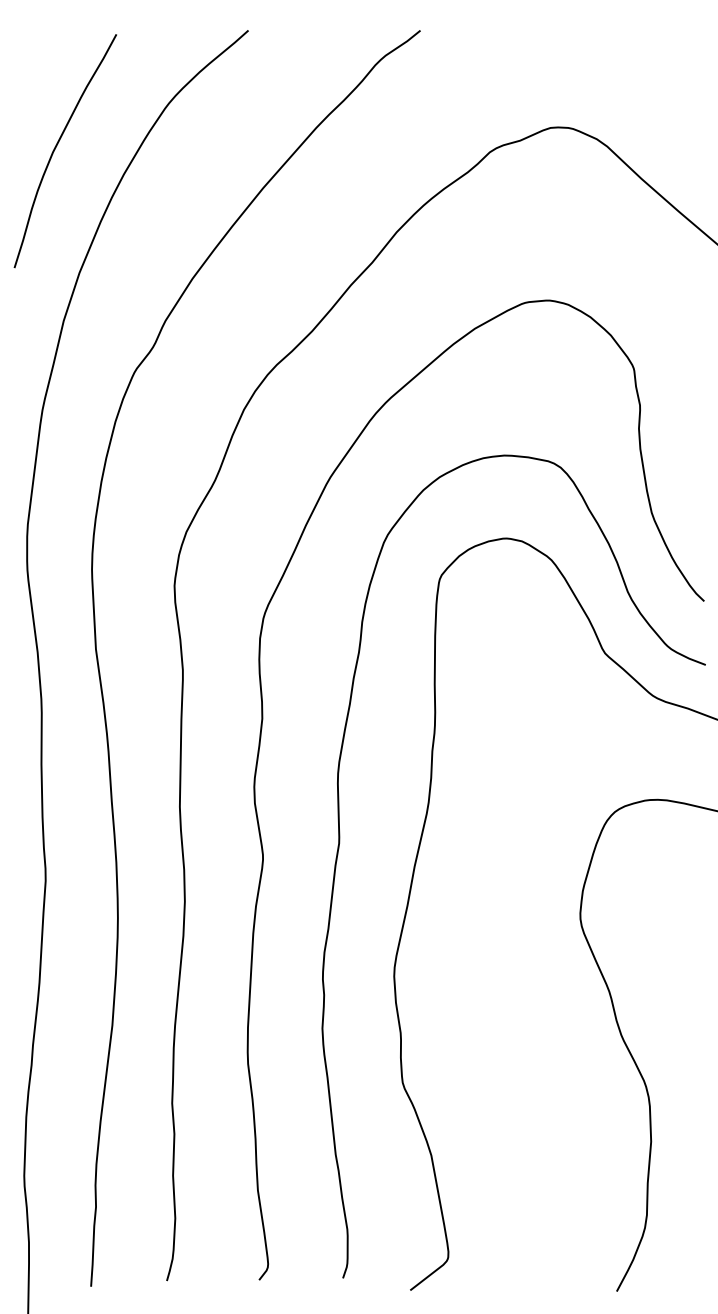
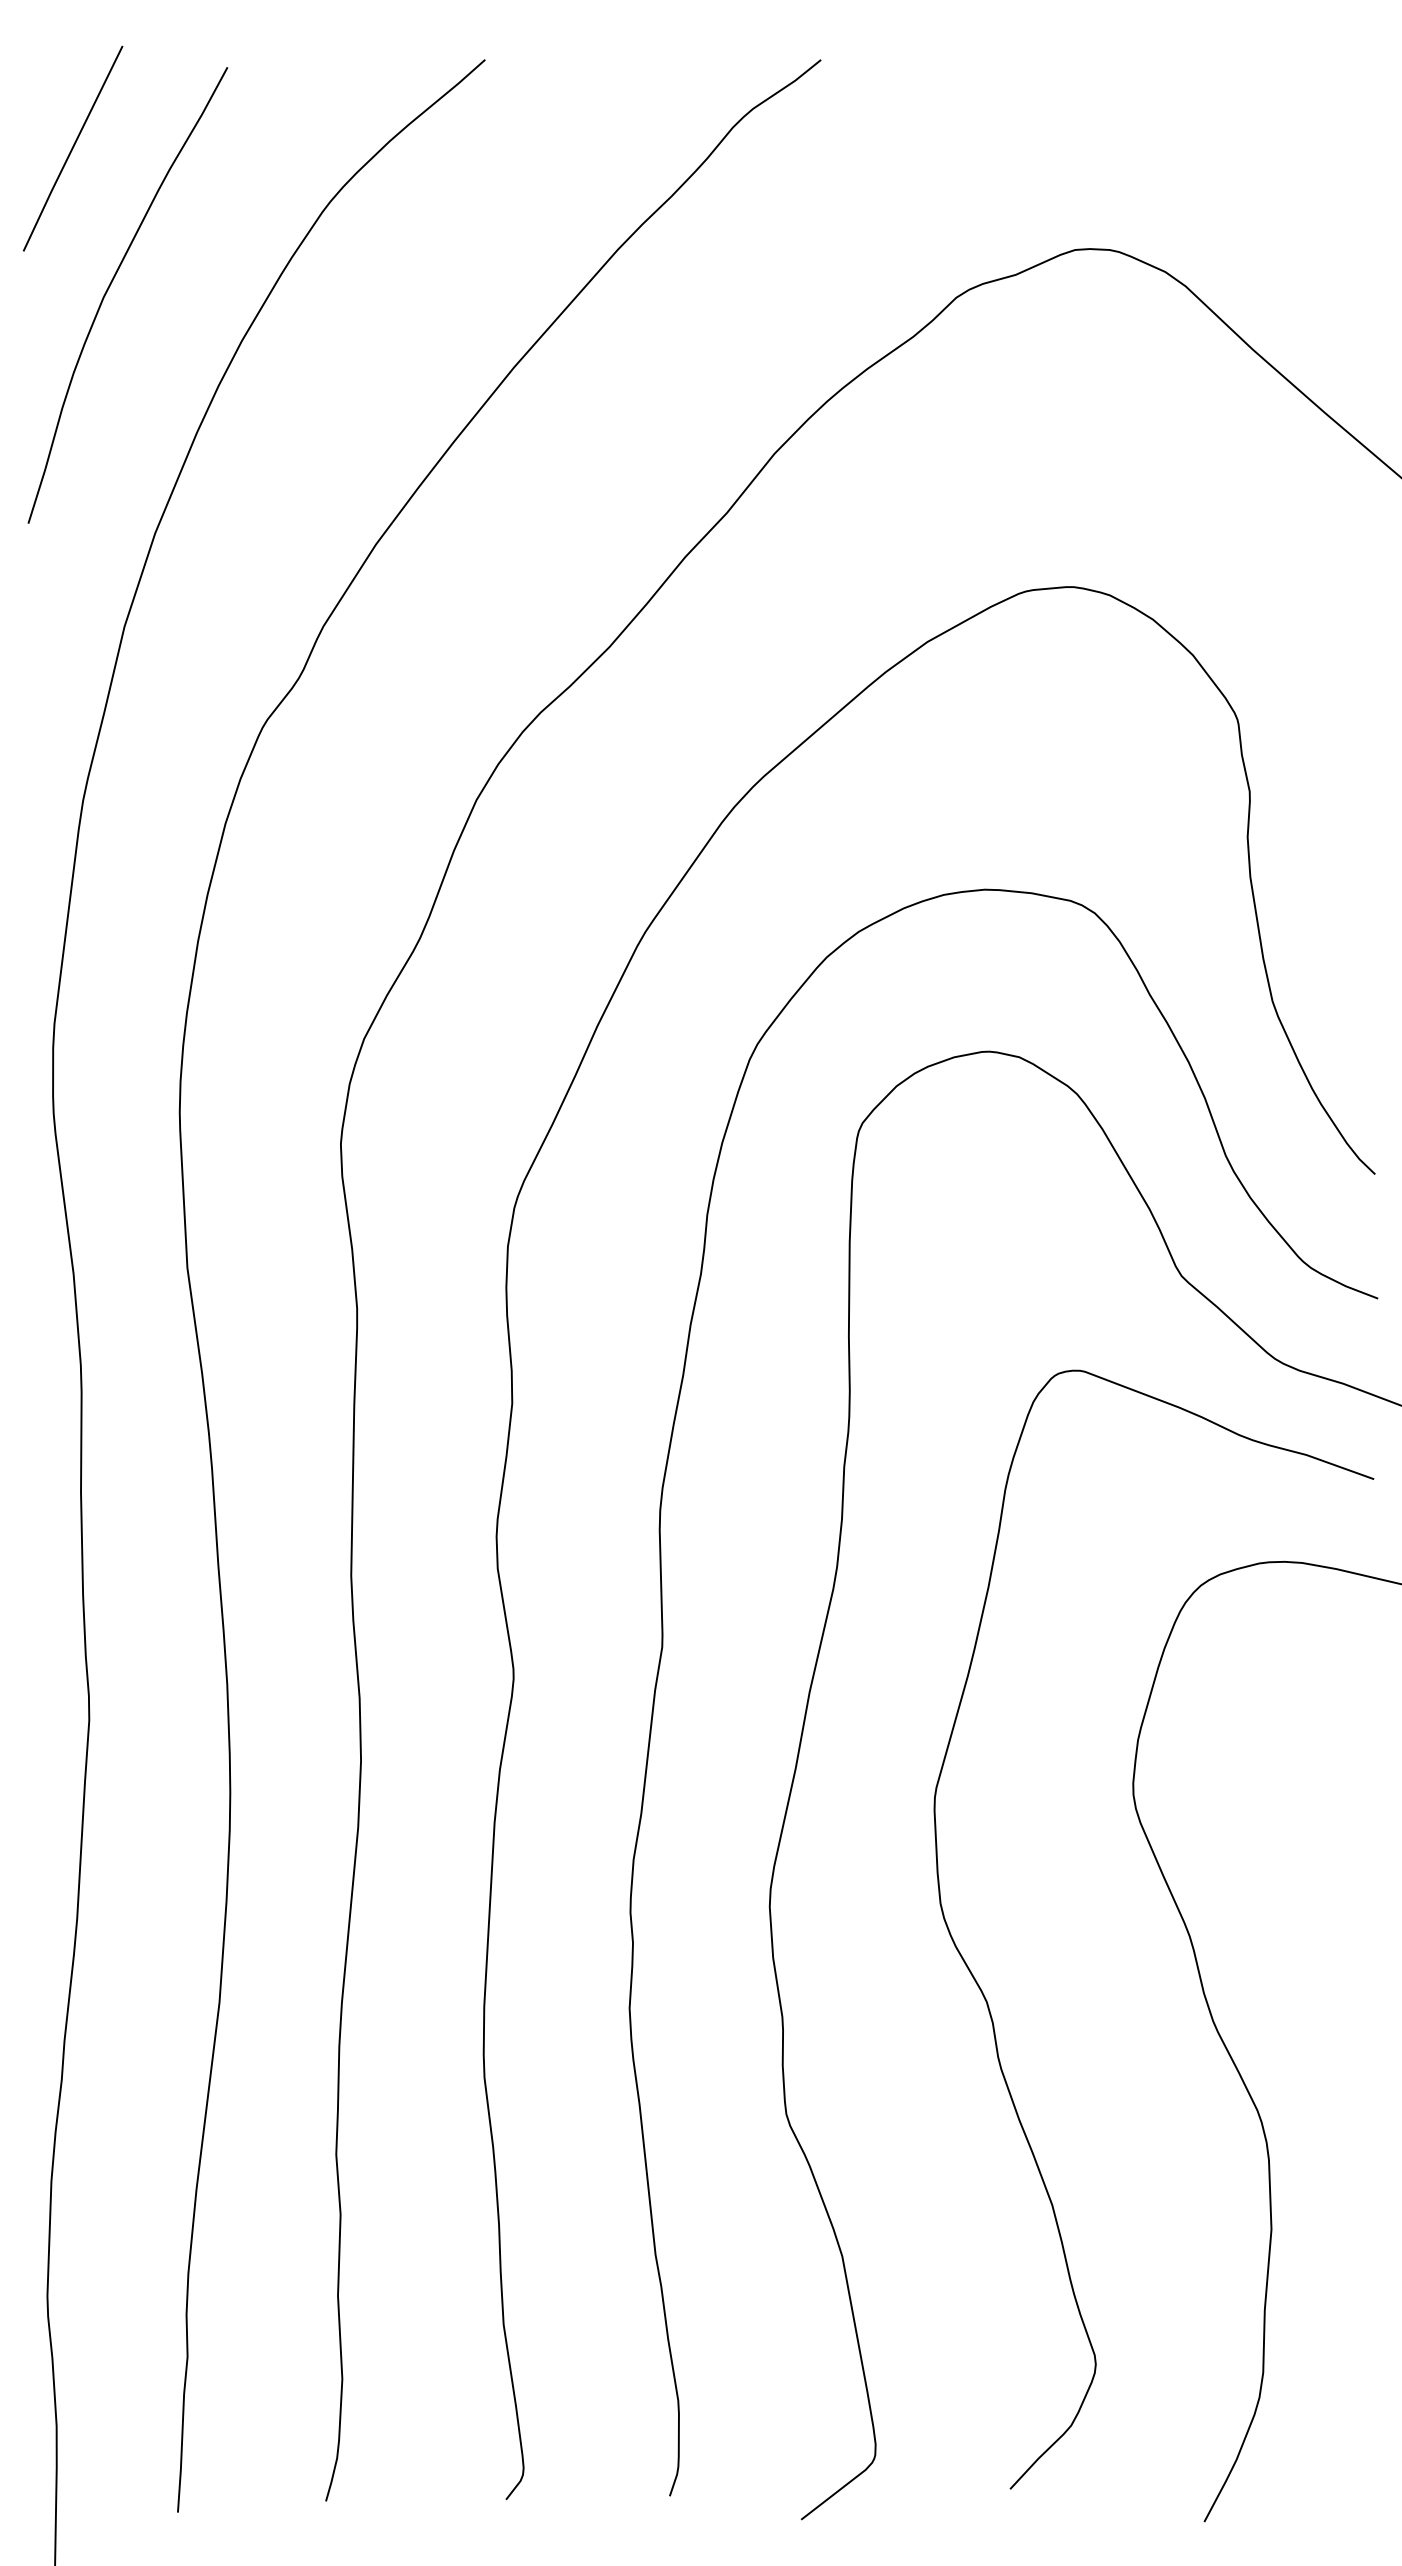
line: (37, 75) -> (73, 147), added
curve: (505, 1022) -> (987, 1996), added

